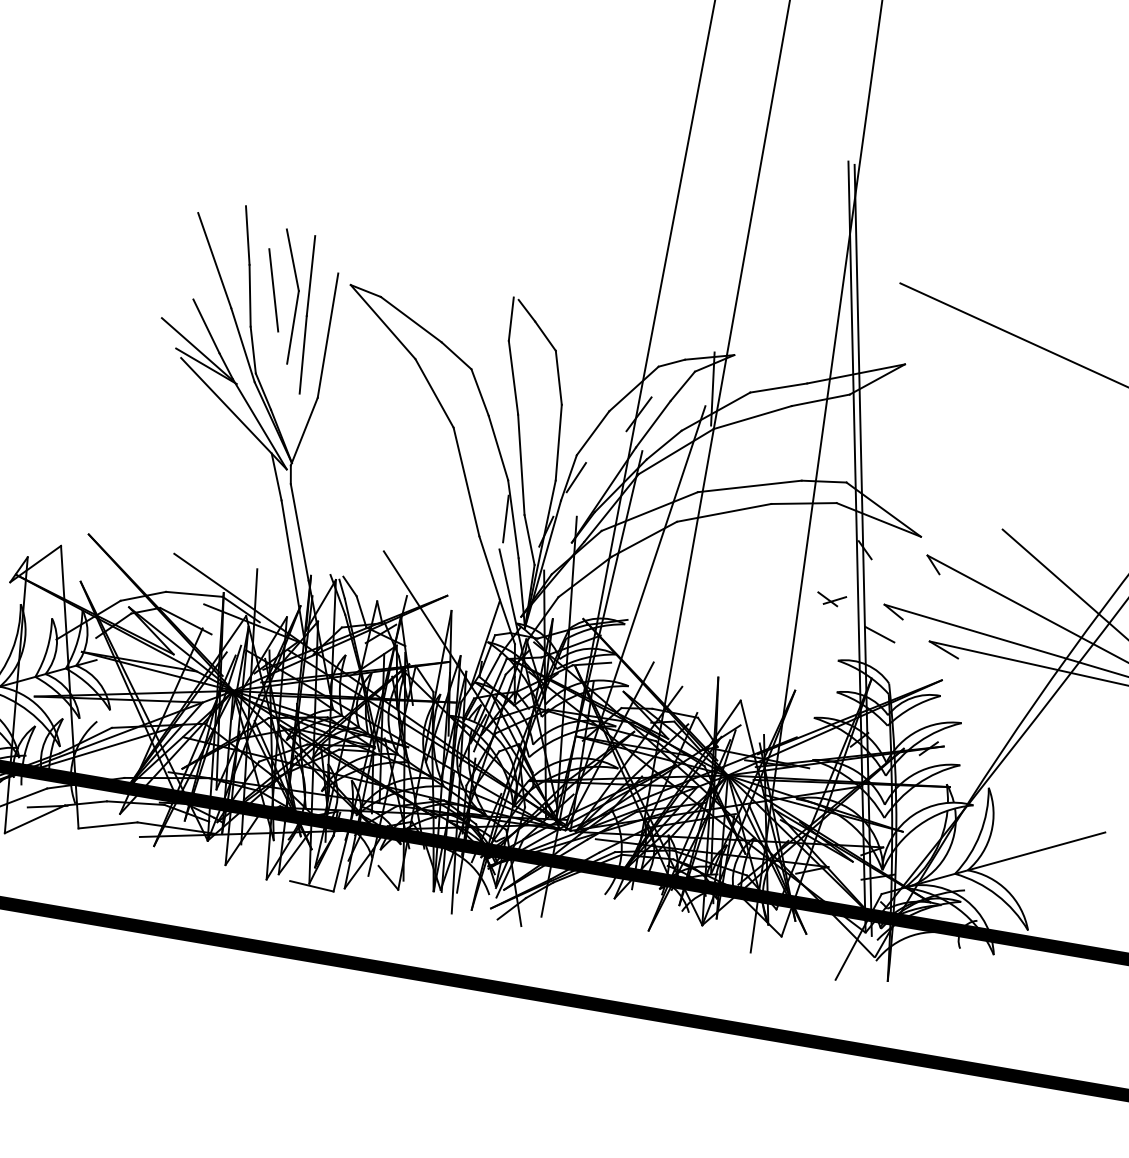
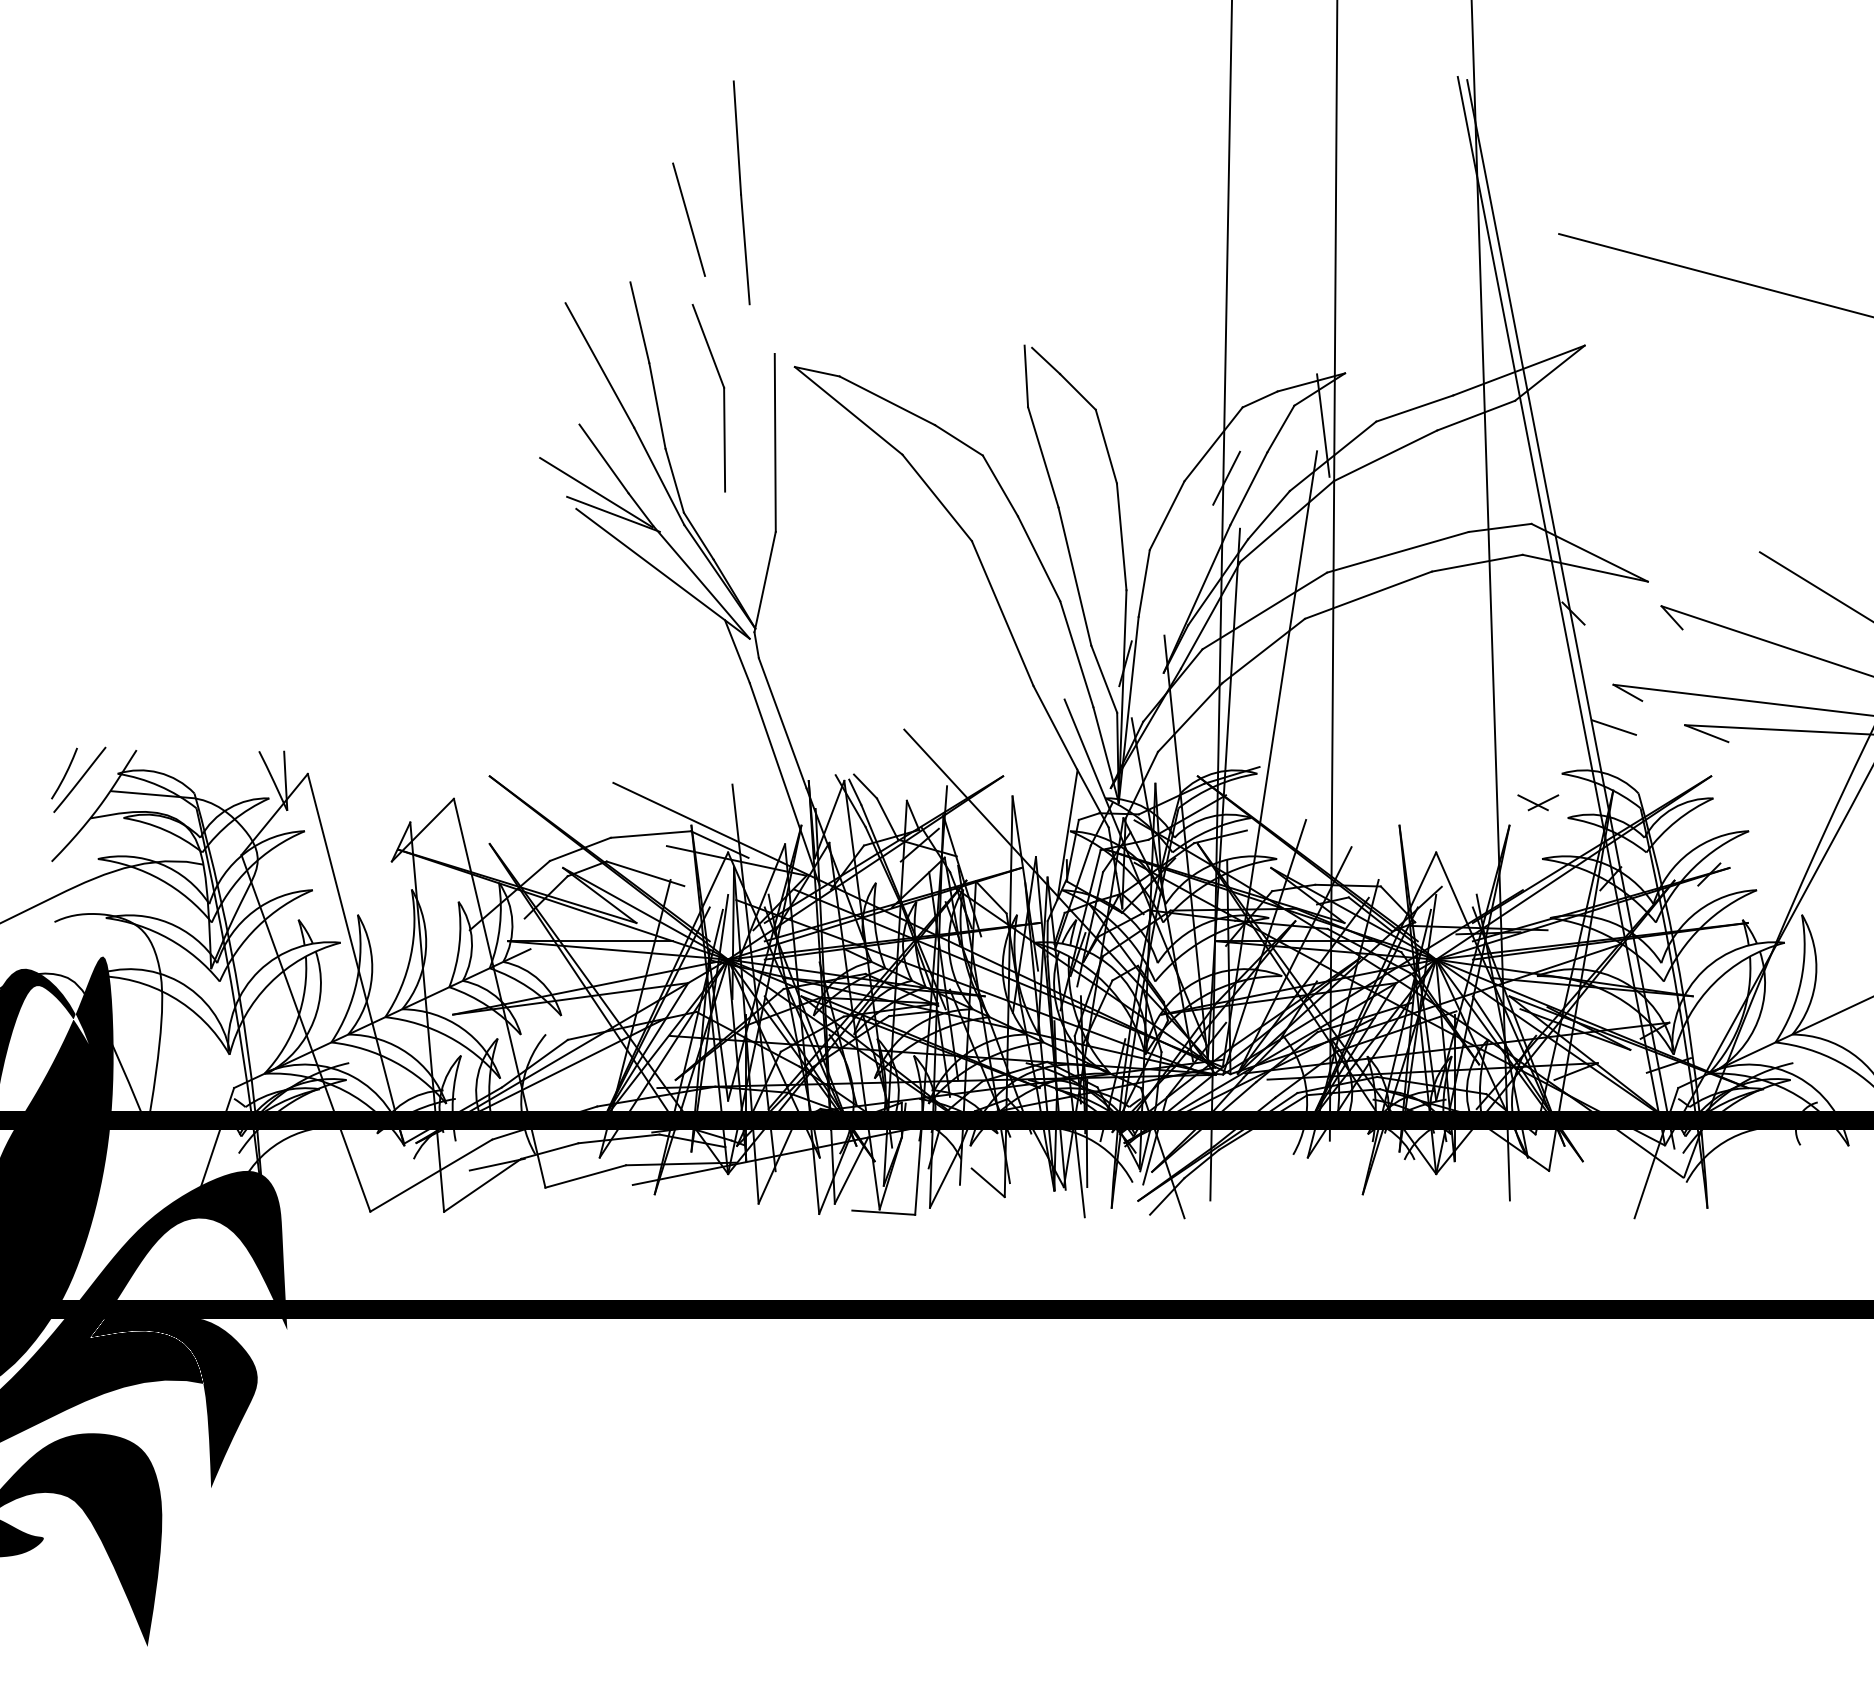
line: (273, 290) -> (688, 219), moved
line: (307, 314) -> (741, 192), moved
line: (576, 477) -> (1154, 580), removed
line: (505, 518) -> (1065, 655), removed
part: (831, 599) -> (1538, 802), moved

